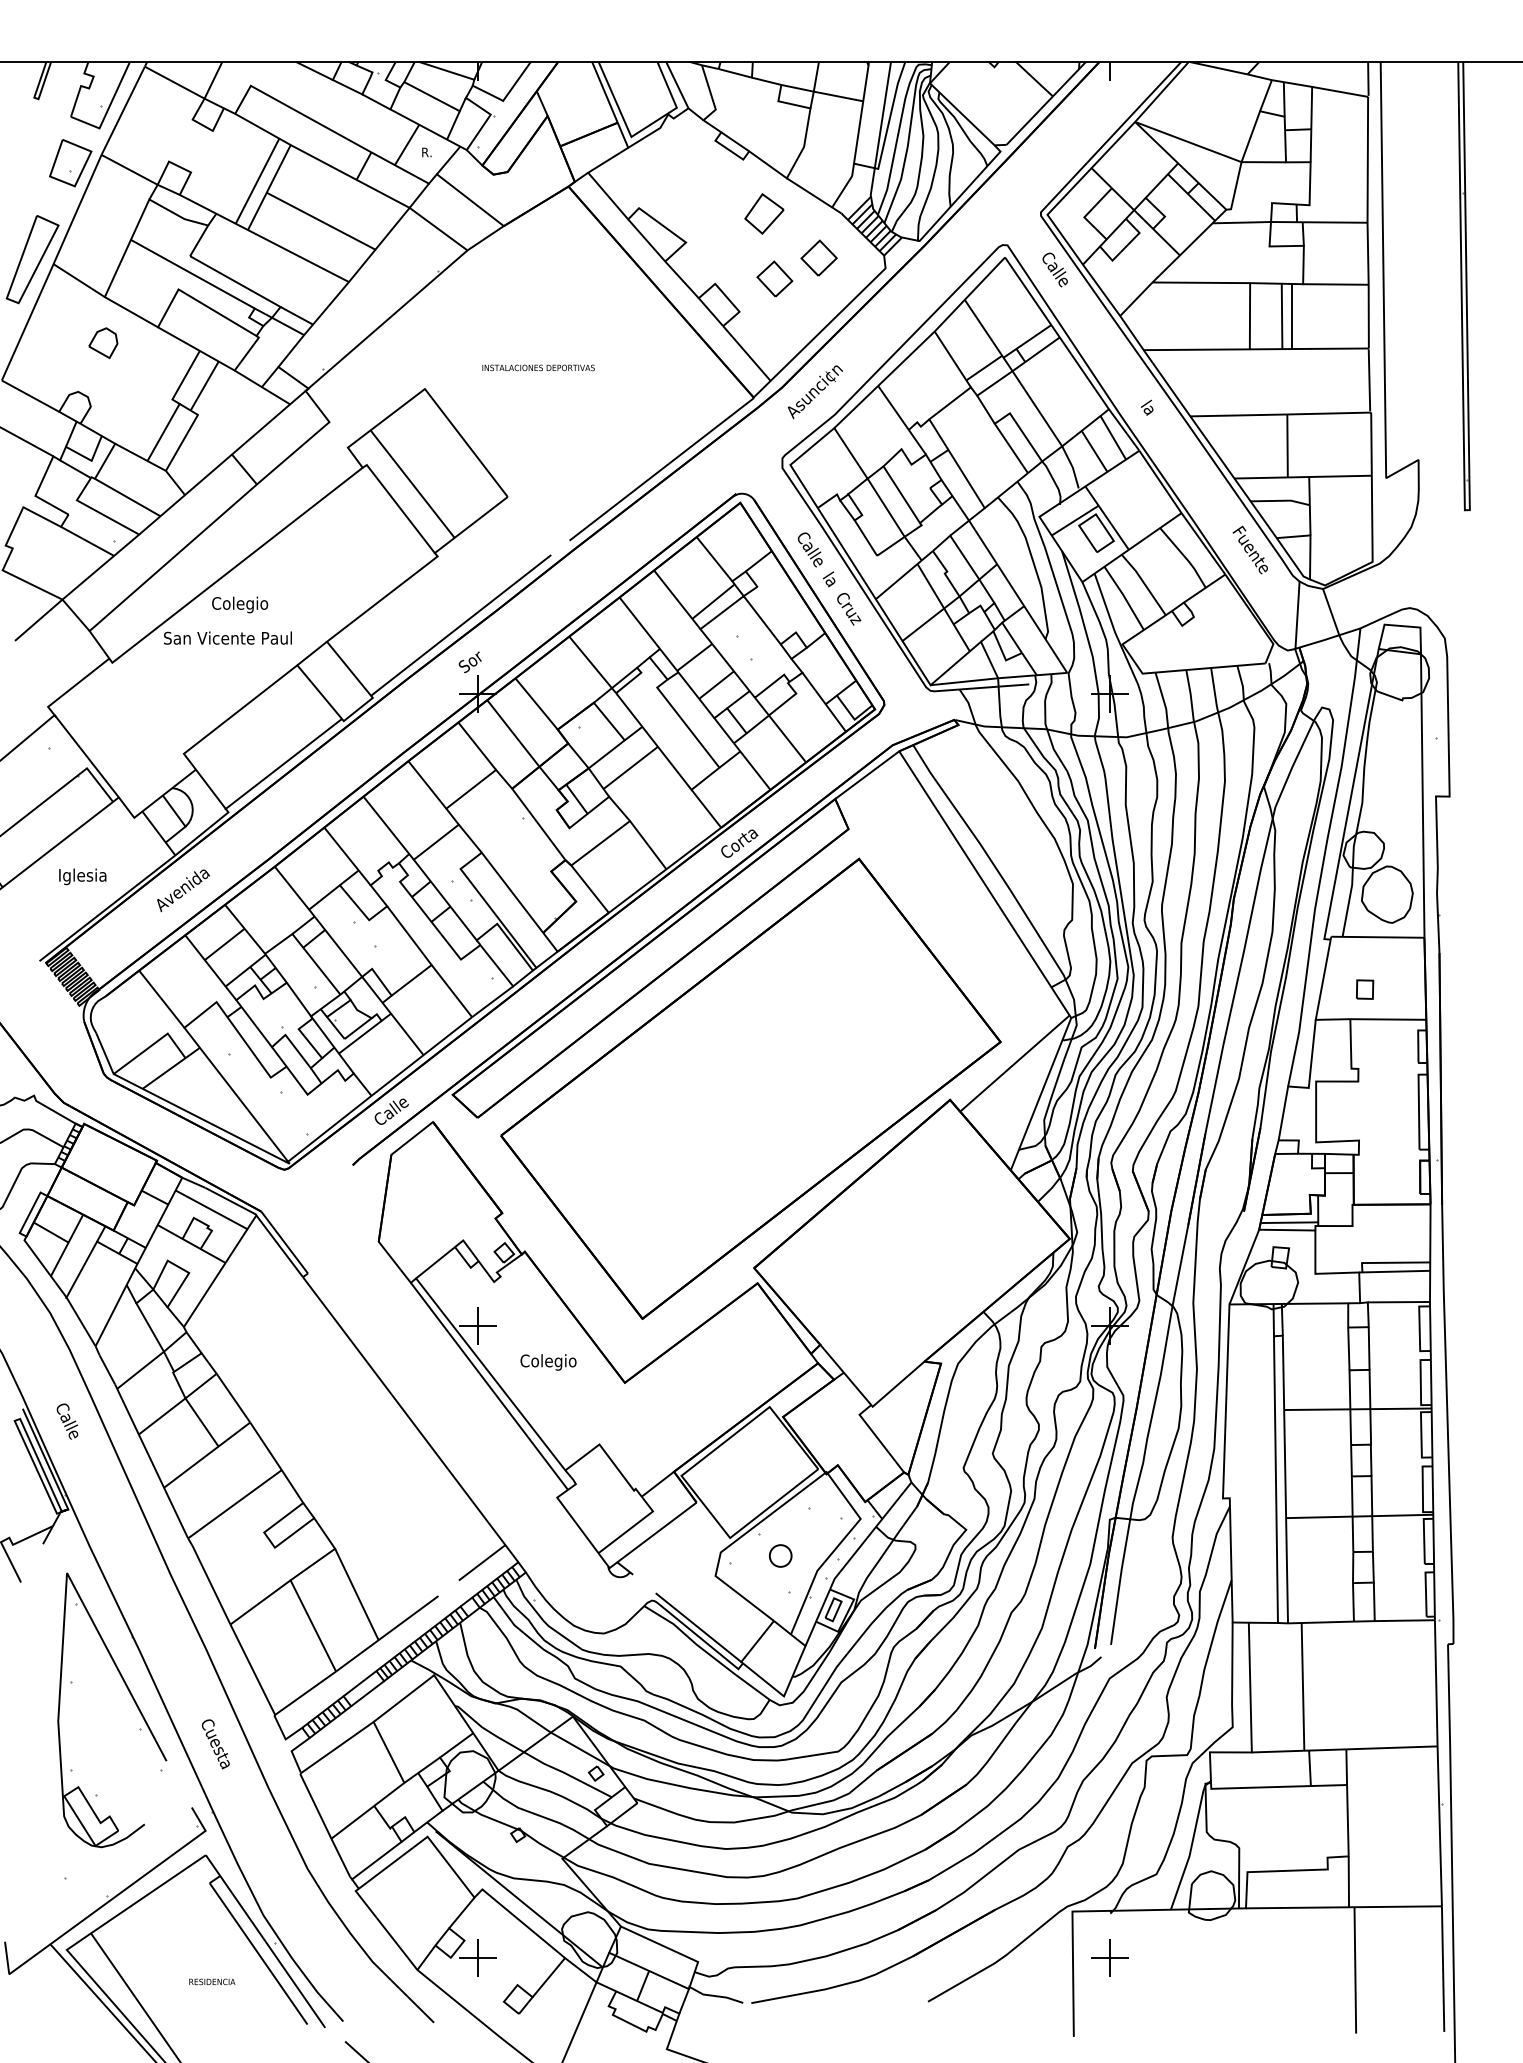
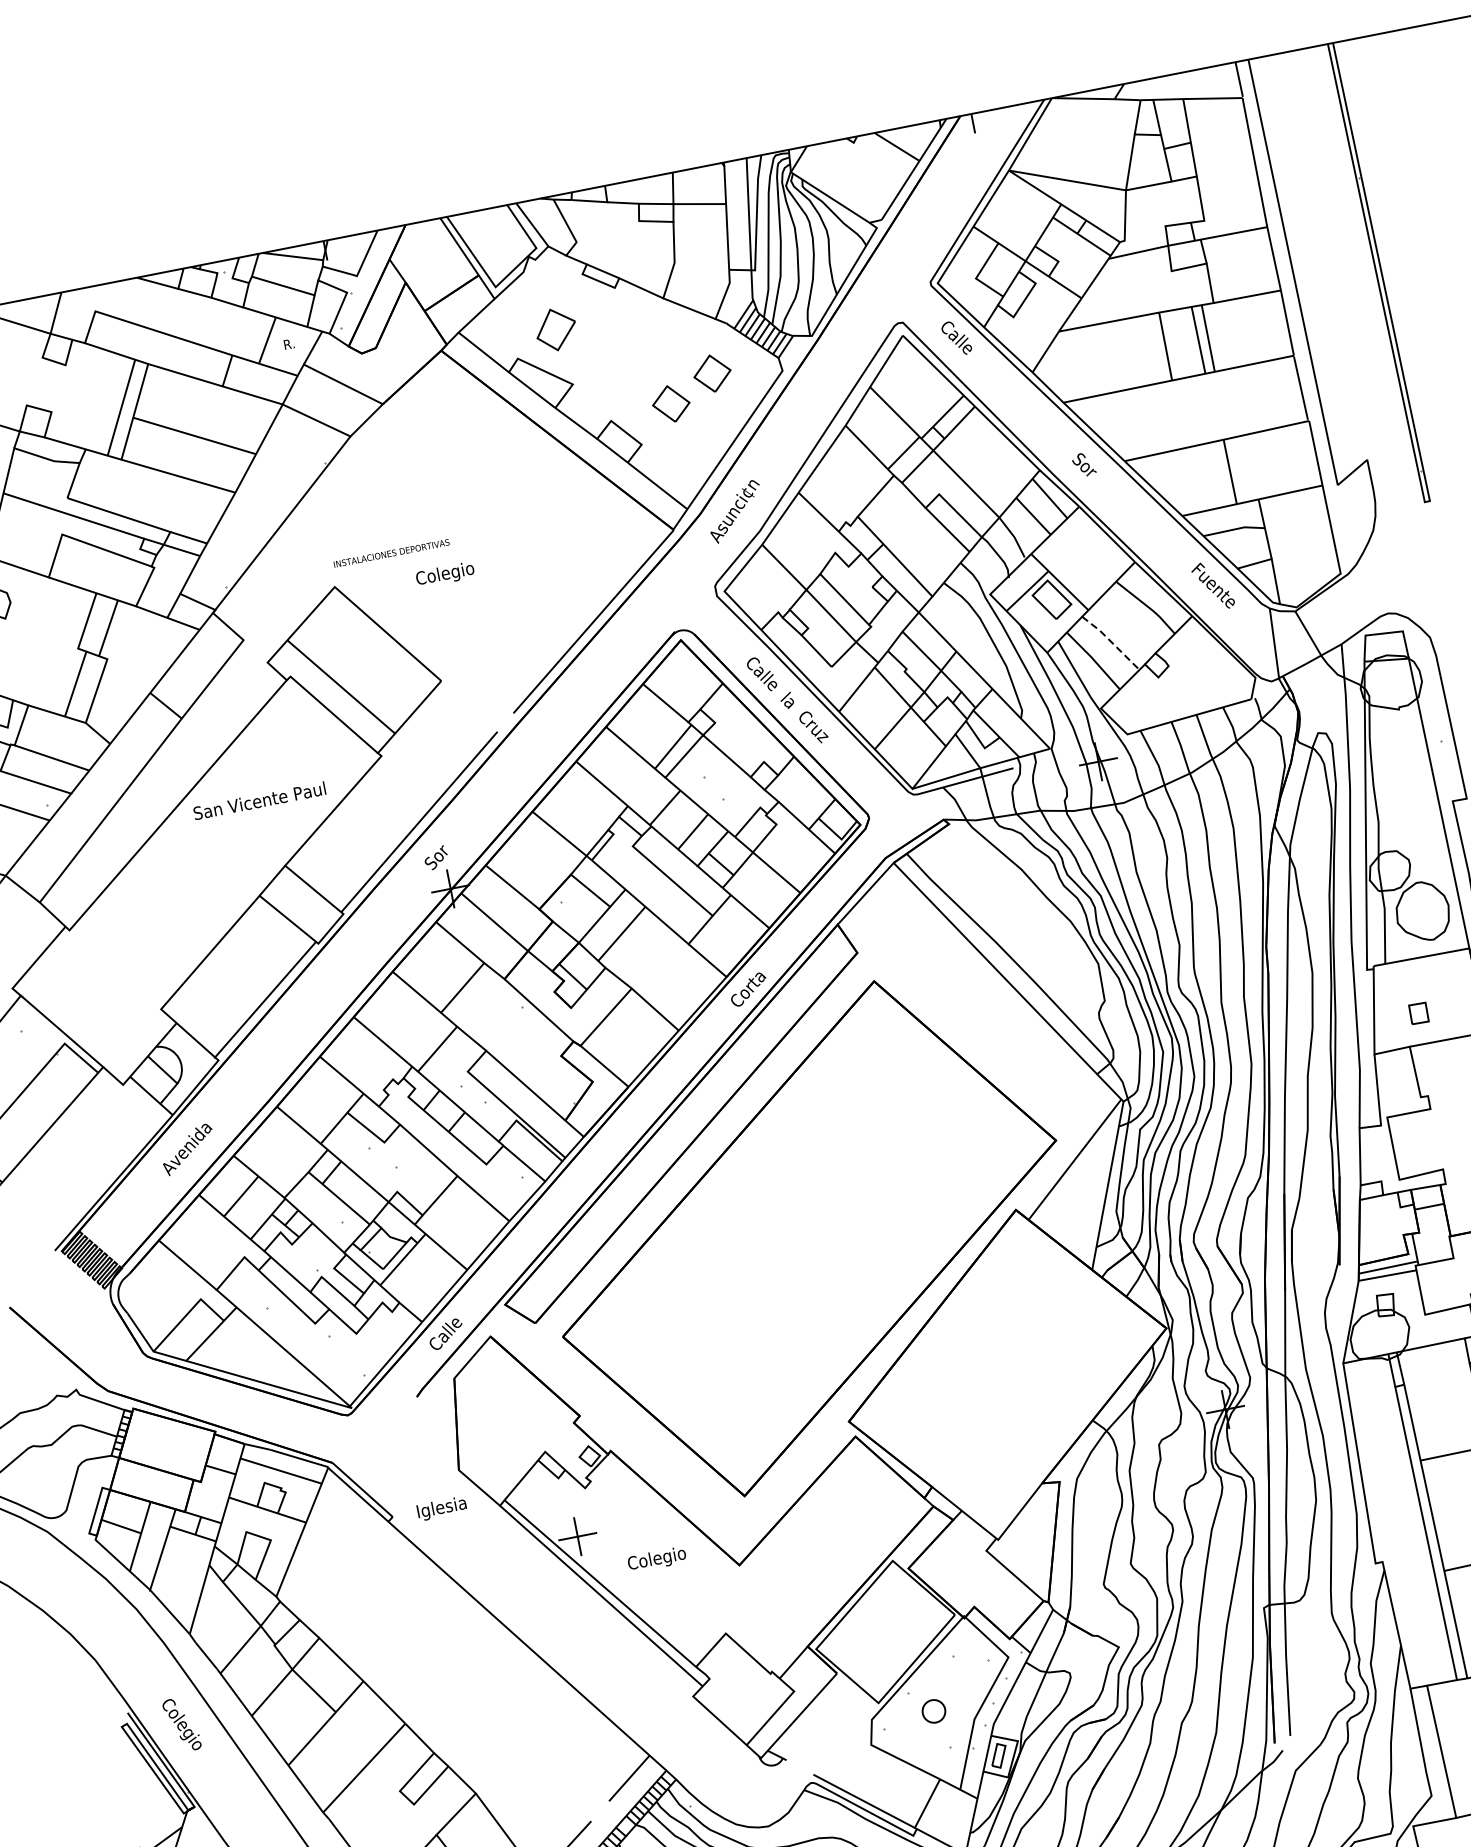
part: (764, 213) -> (556, 329), moved
text: (538, 367) -> (391, 553), moved
text: (1151, 411) -> (1083, 463), la -> Sor
line: (1144, 584) -> (1111, 642), solid -> dashed
text: (240, 604) -> (445, 574), moved
text: (227, 637) -> (259, 800), moved
text: (82, 876) -> (441, 1508), moved
text: (73, 1434) -> (184, 1729), Calle -> Colegio

